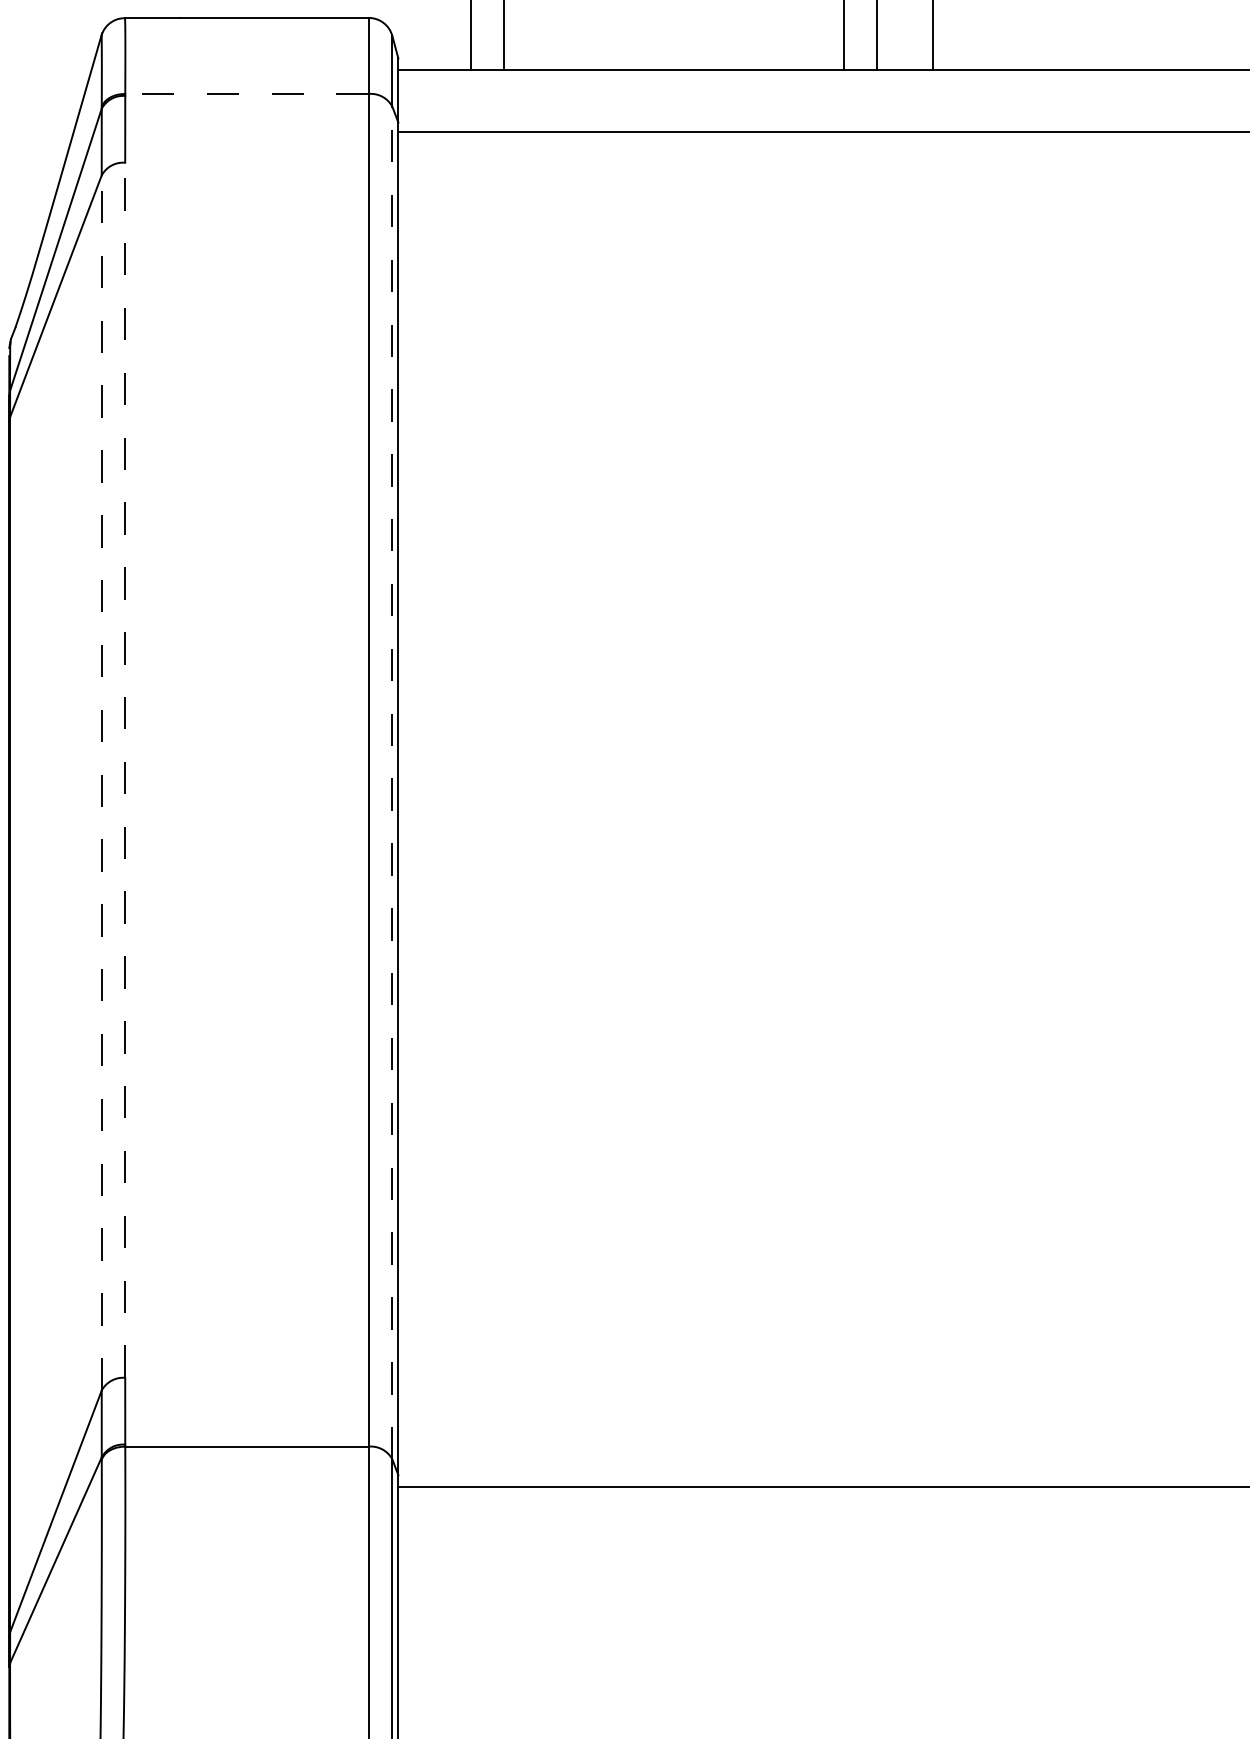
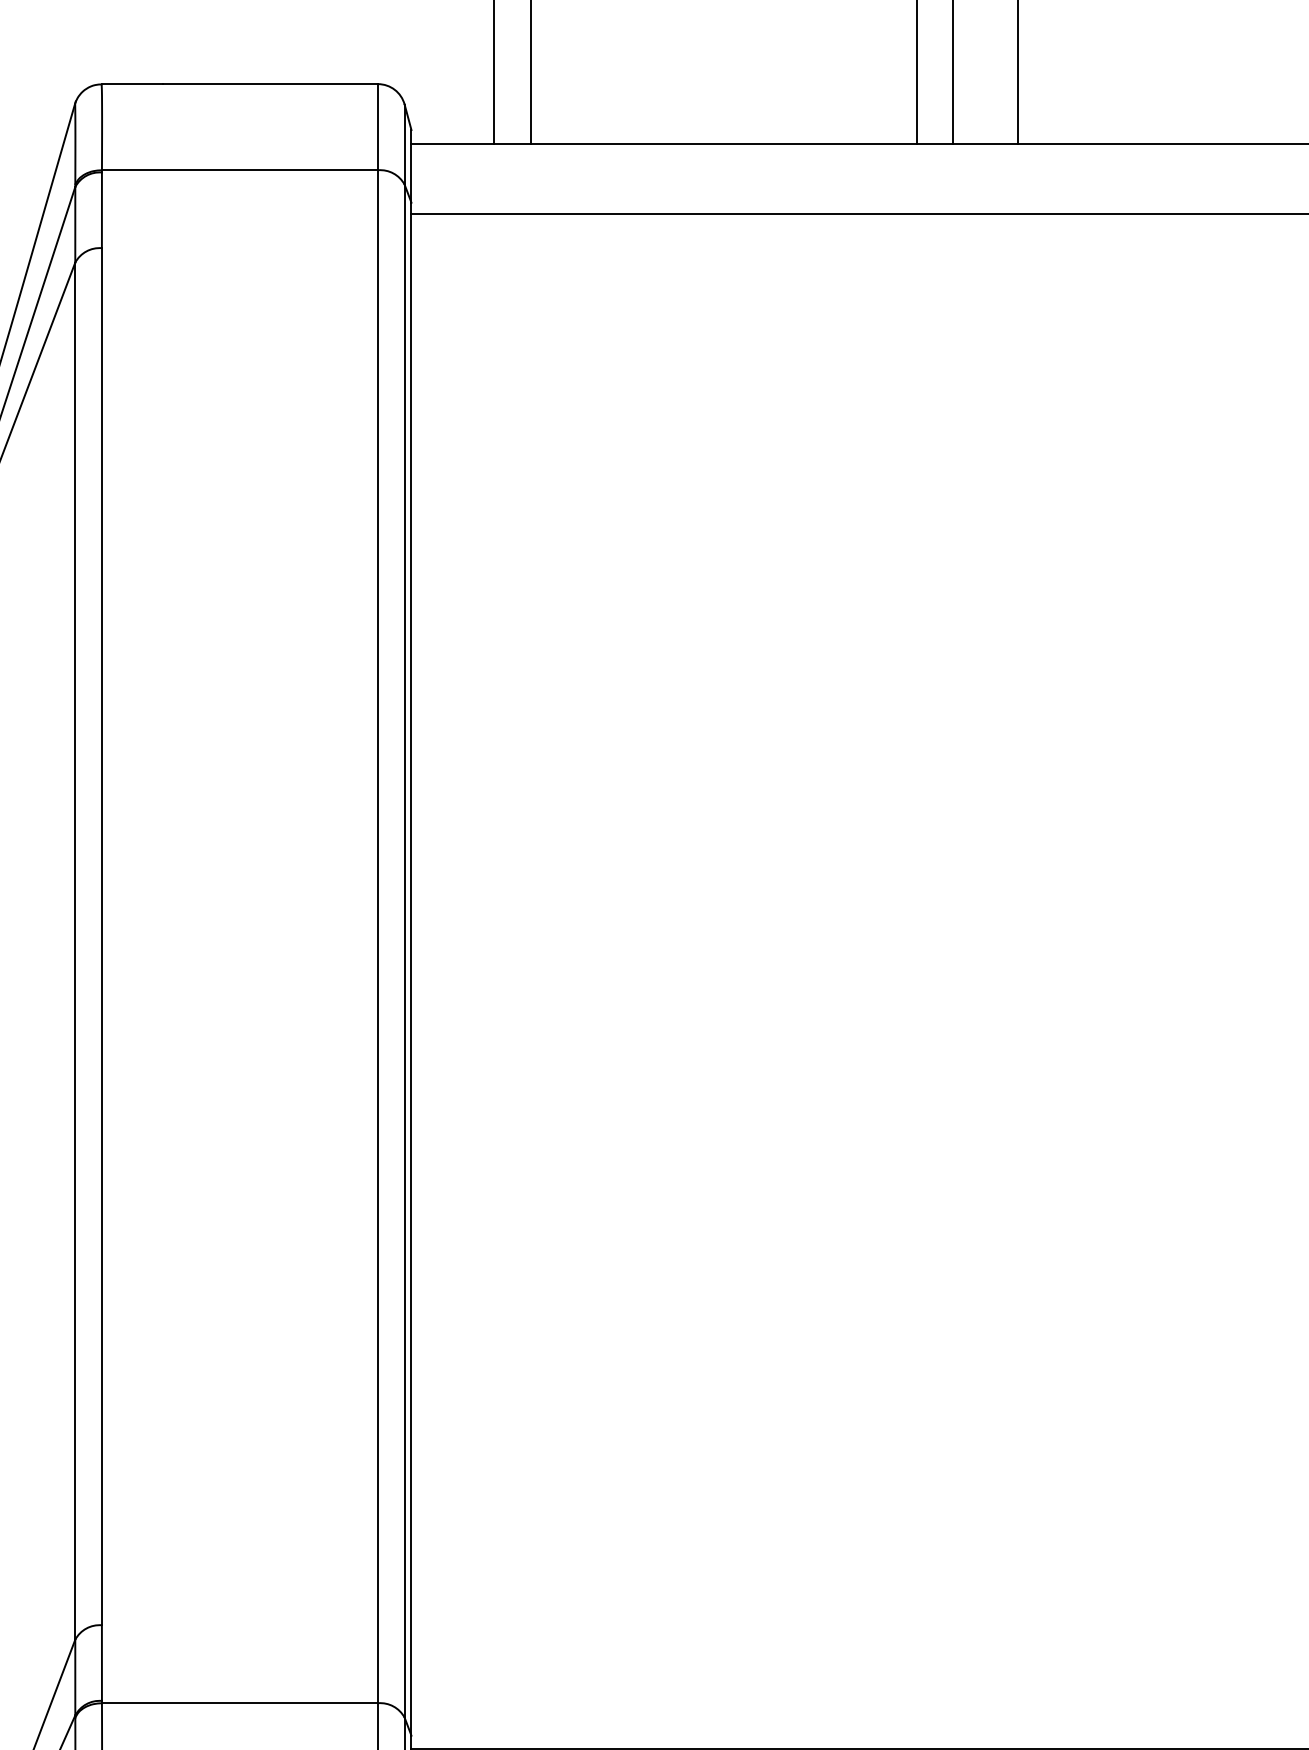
line: (247, 93) -> (240, 169), dashed -> solid
line: (125, 770) -> (102, 936), dashed -> solid
line: (392, 782) -> (404, 950), dashed -> solid
line: (101, 783) -> (75, 951), dashed -> solid

